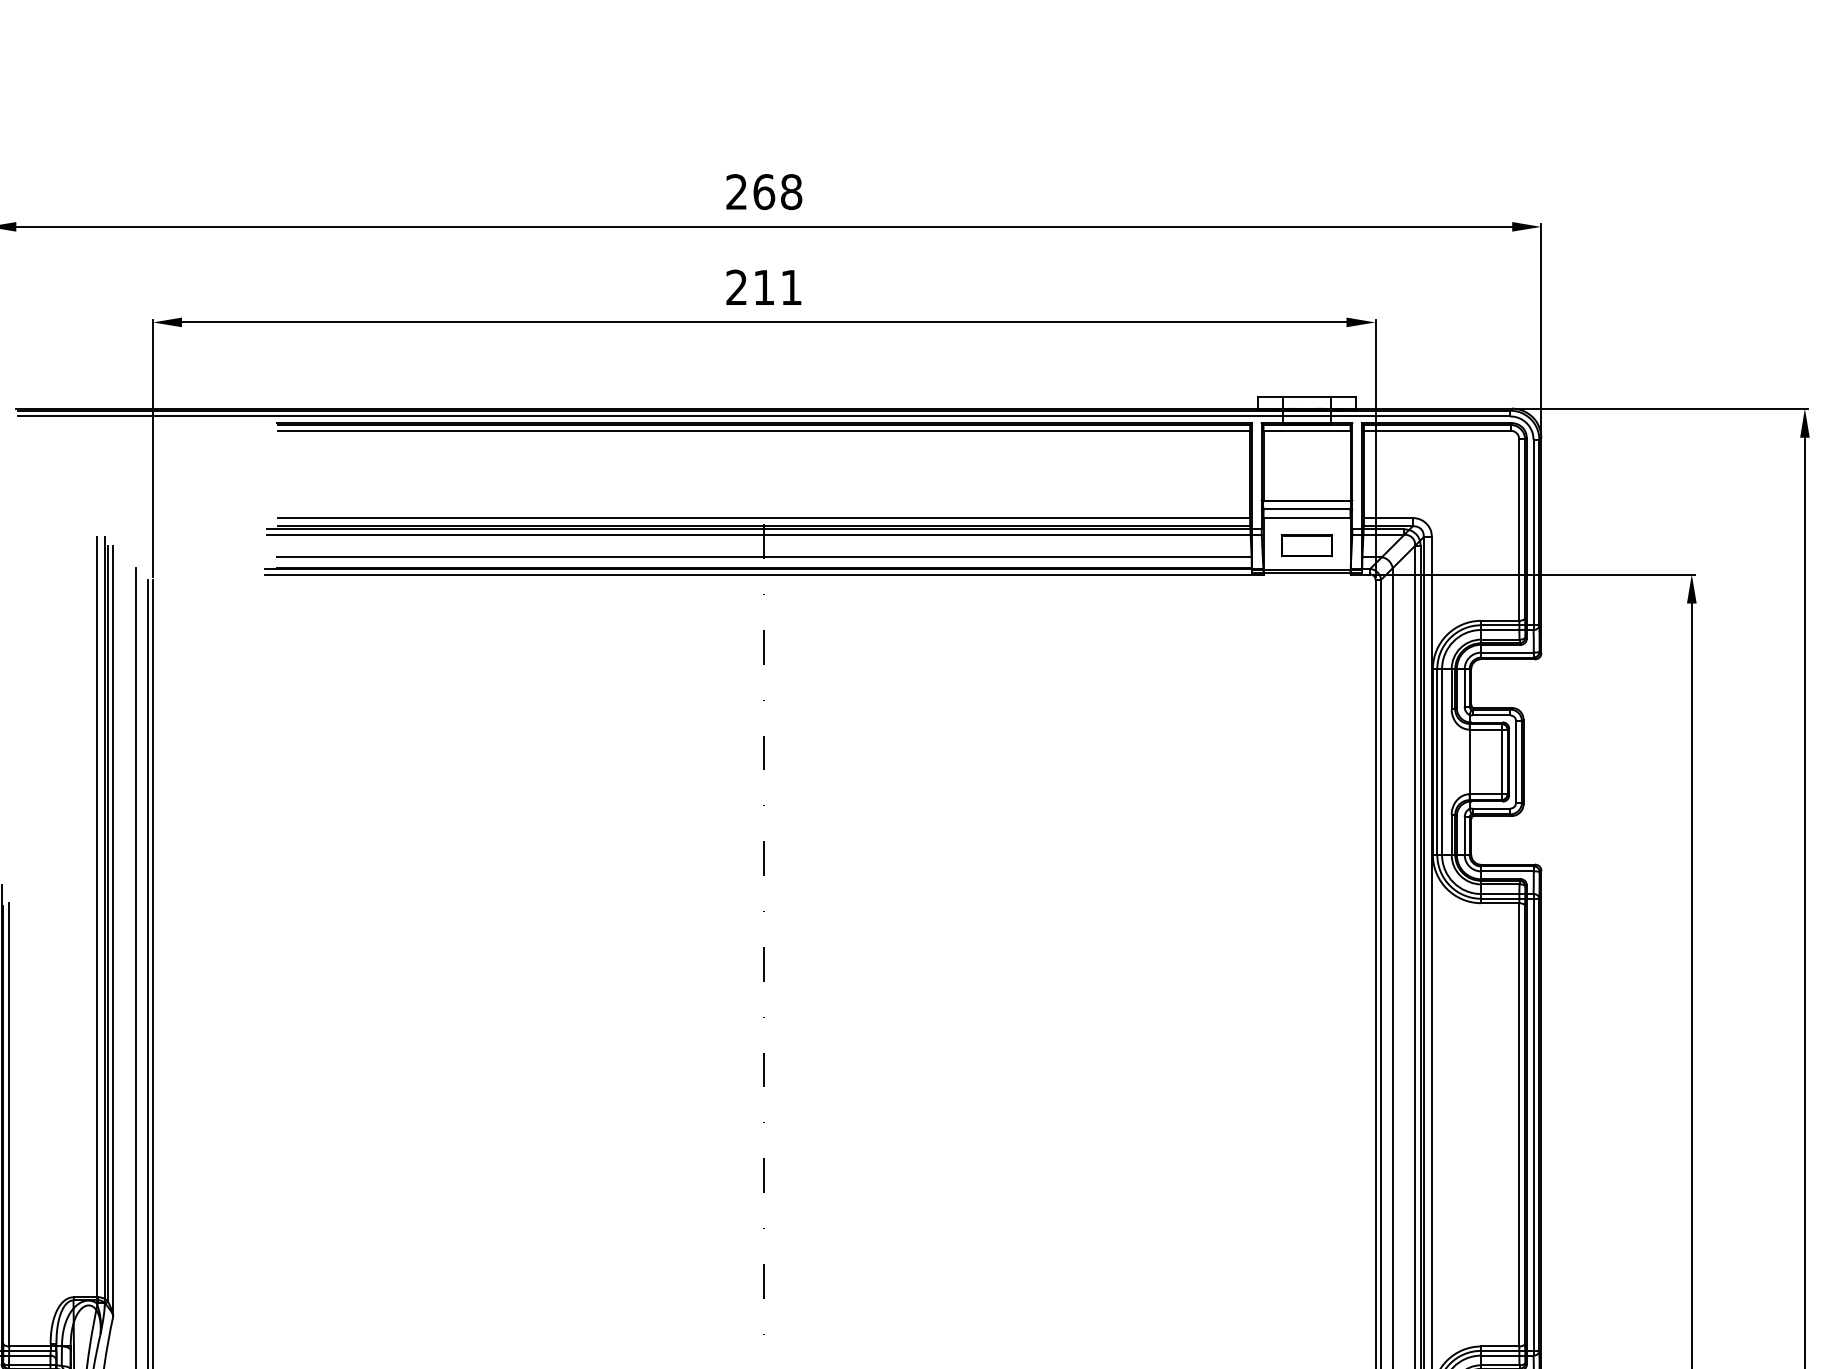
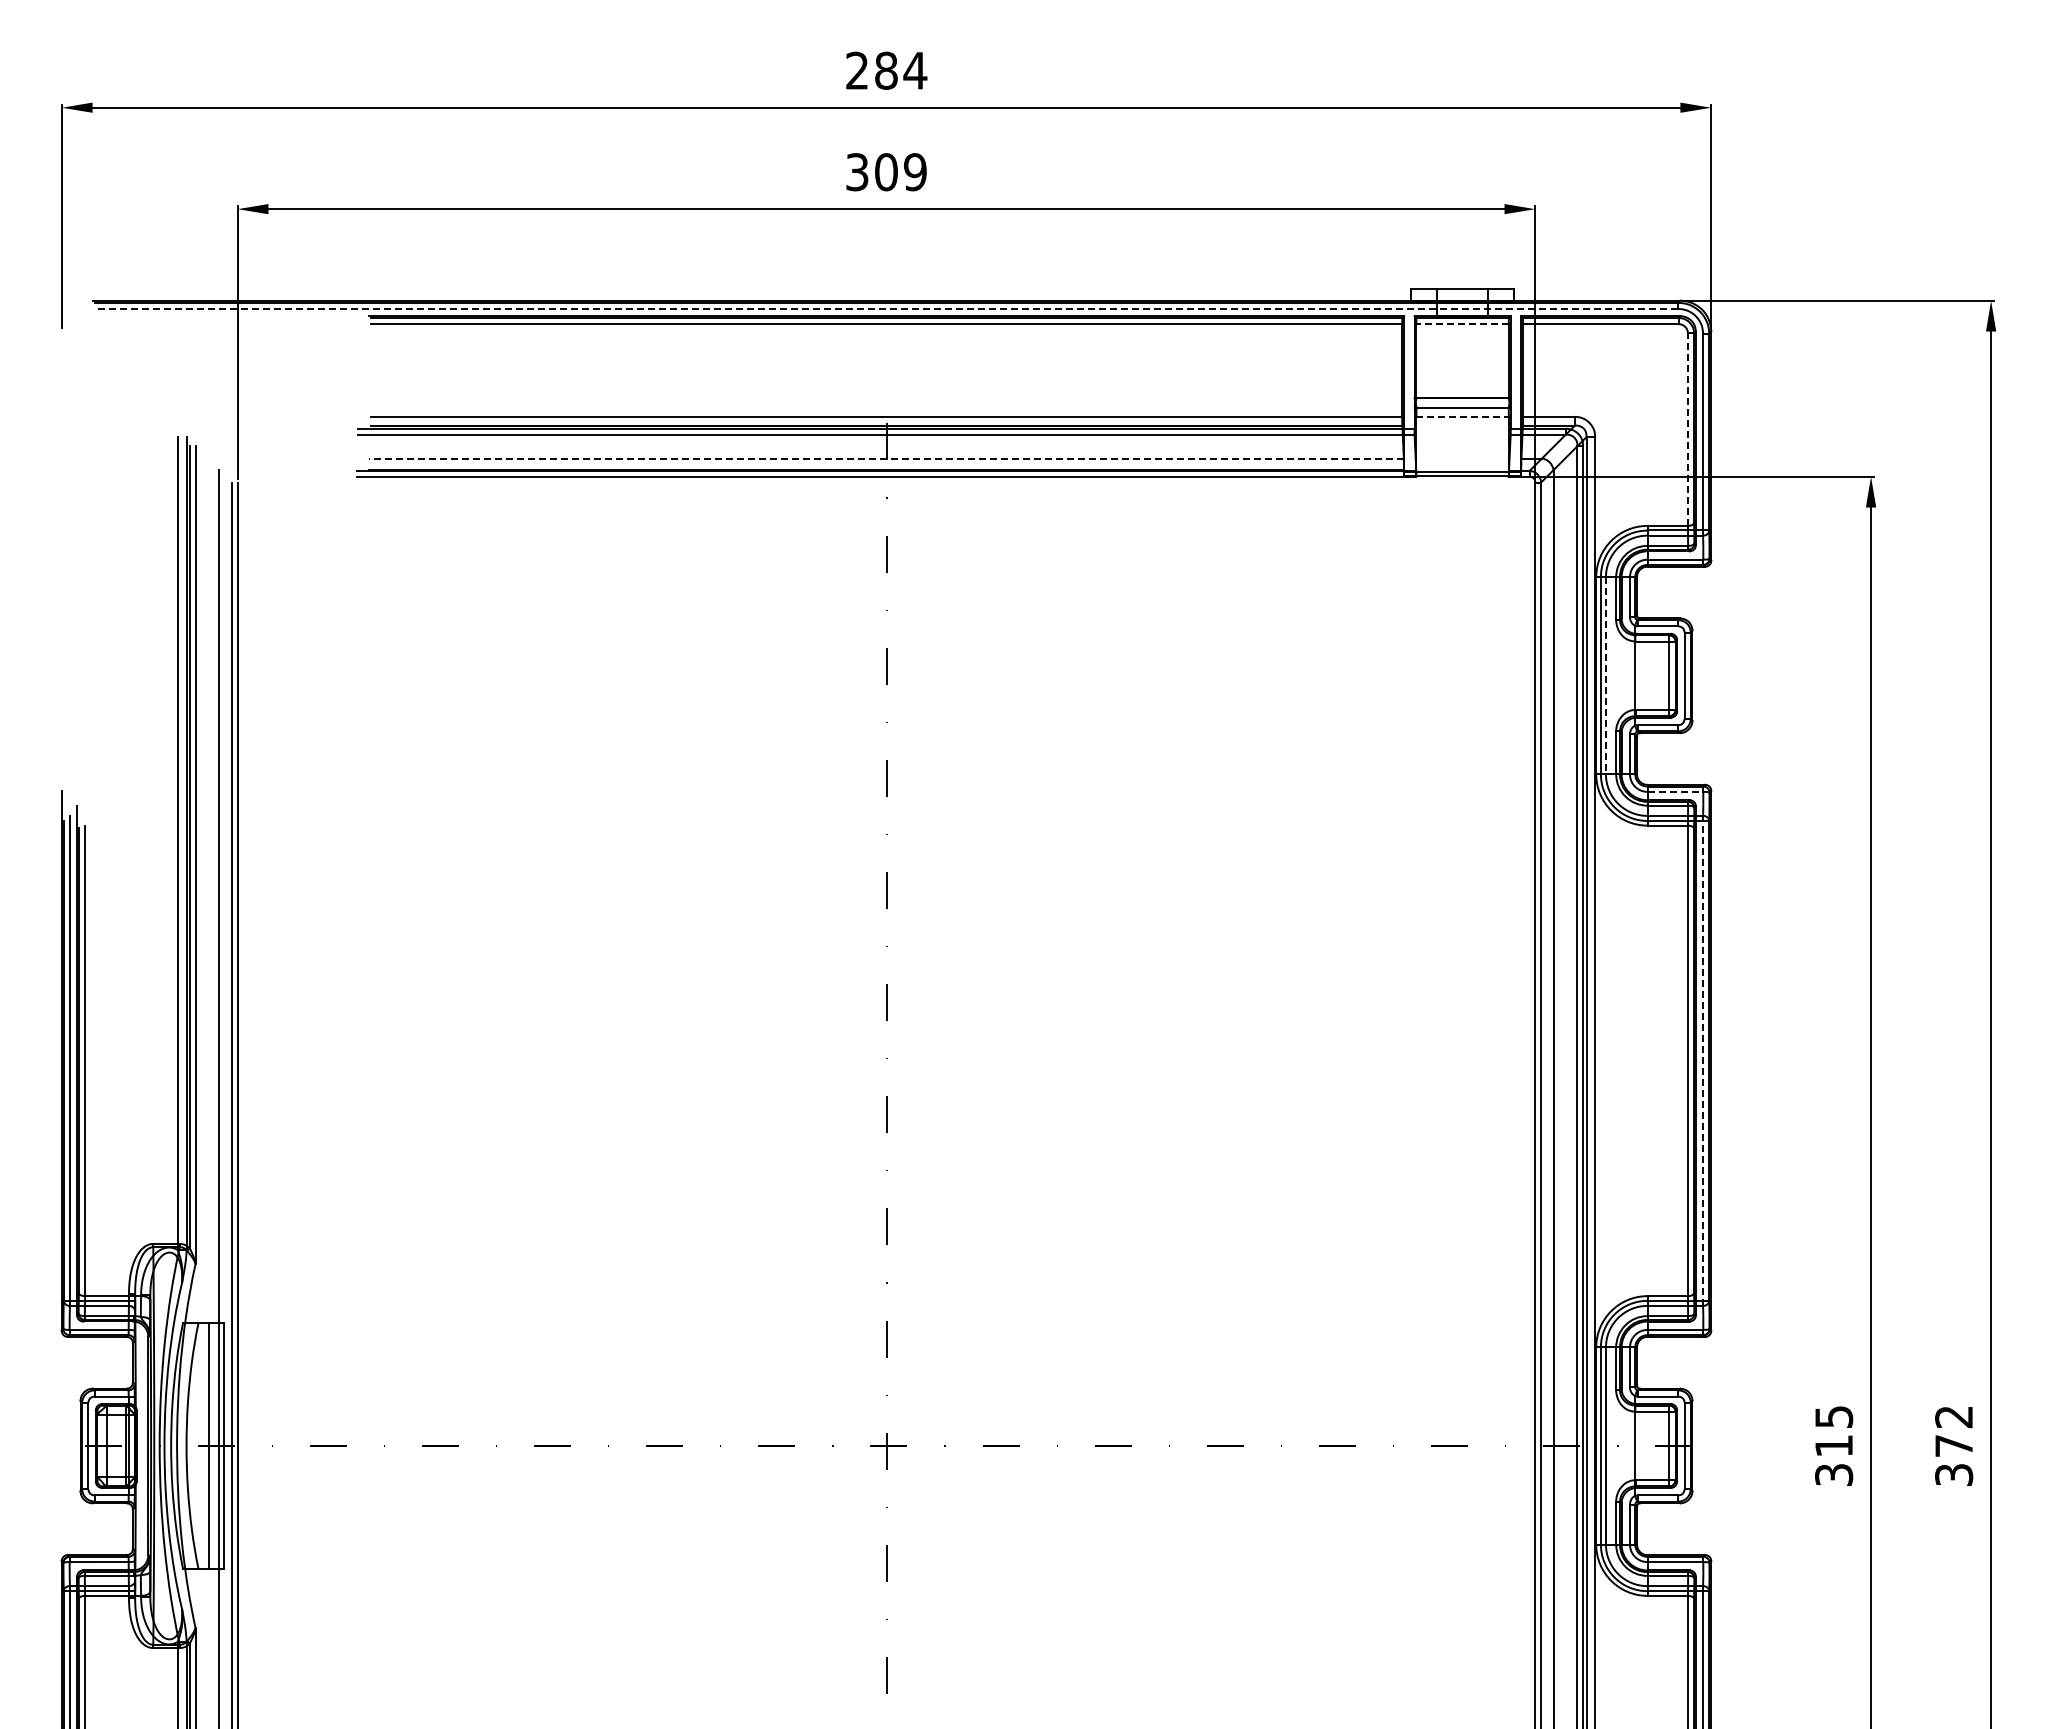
text: (778, 191) -> (901, 70), 268 -> 284
text: (764, 287) -> (886, 172), 211 -> 309
line: (764, 416) -> (886, 309), solid -> dashed
line: (1306, 431) -> (1462, 324), solid -> dashed
line: (1307, 517) -> (1463, 416), solid -> dashed
line: (1518, 530) -> (1687, 429), solid -> dashed
part: (1306, 546) -> (1462, 446), removed
line: (764, 557) -> (886, 458), solid -> dashed
line: (1441, 761) -> (1605, 675), solid -> dashed
line: (1507, 871) -> (1675, 791), solid -> dashed
line: (1533, 1124) -> (1703, 1060), solid -> dashed

